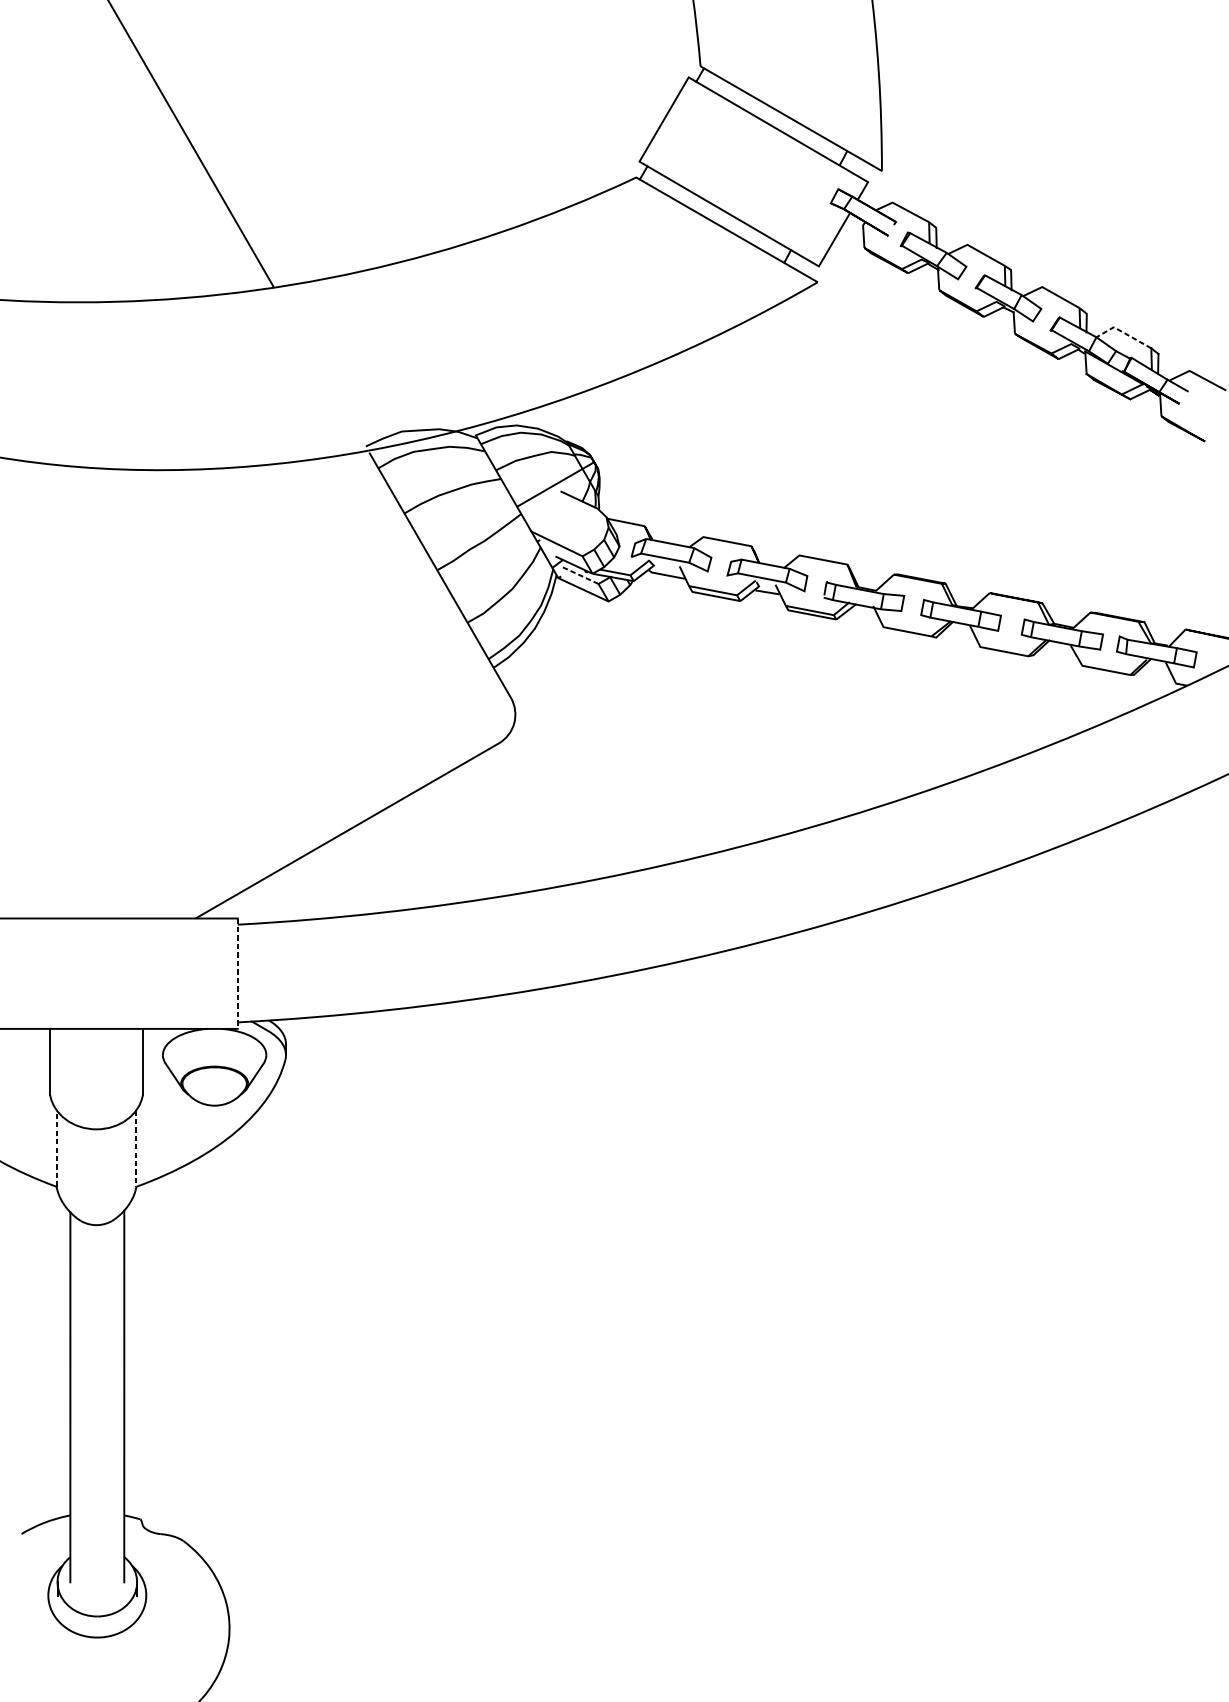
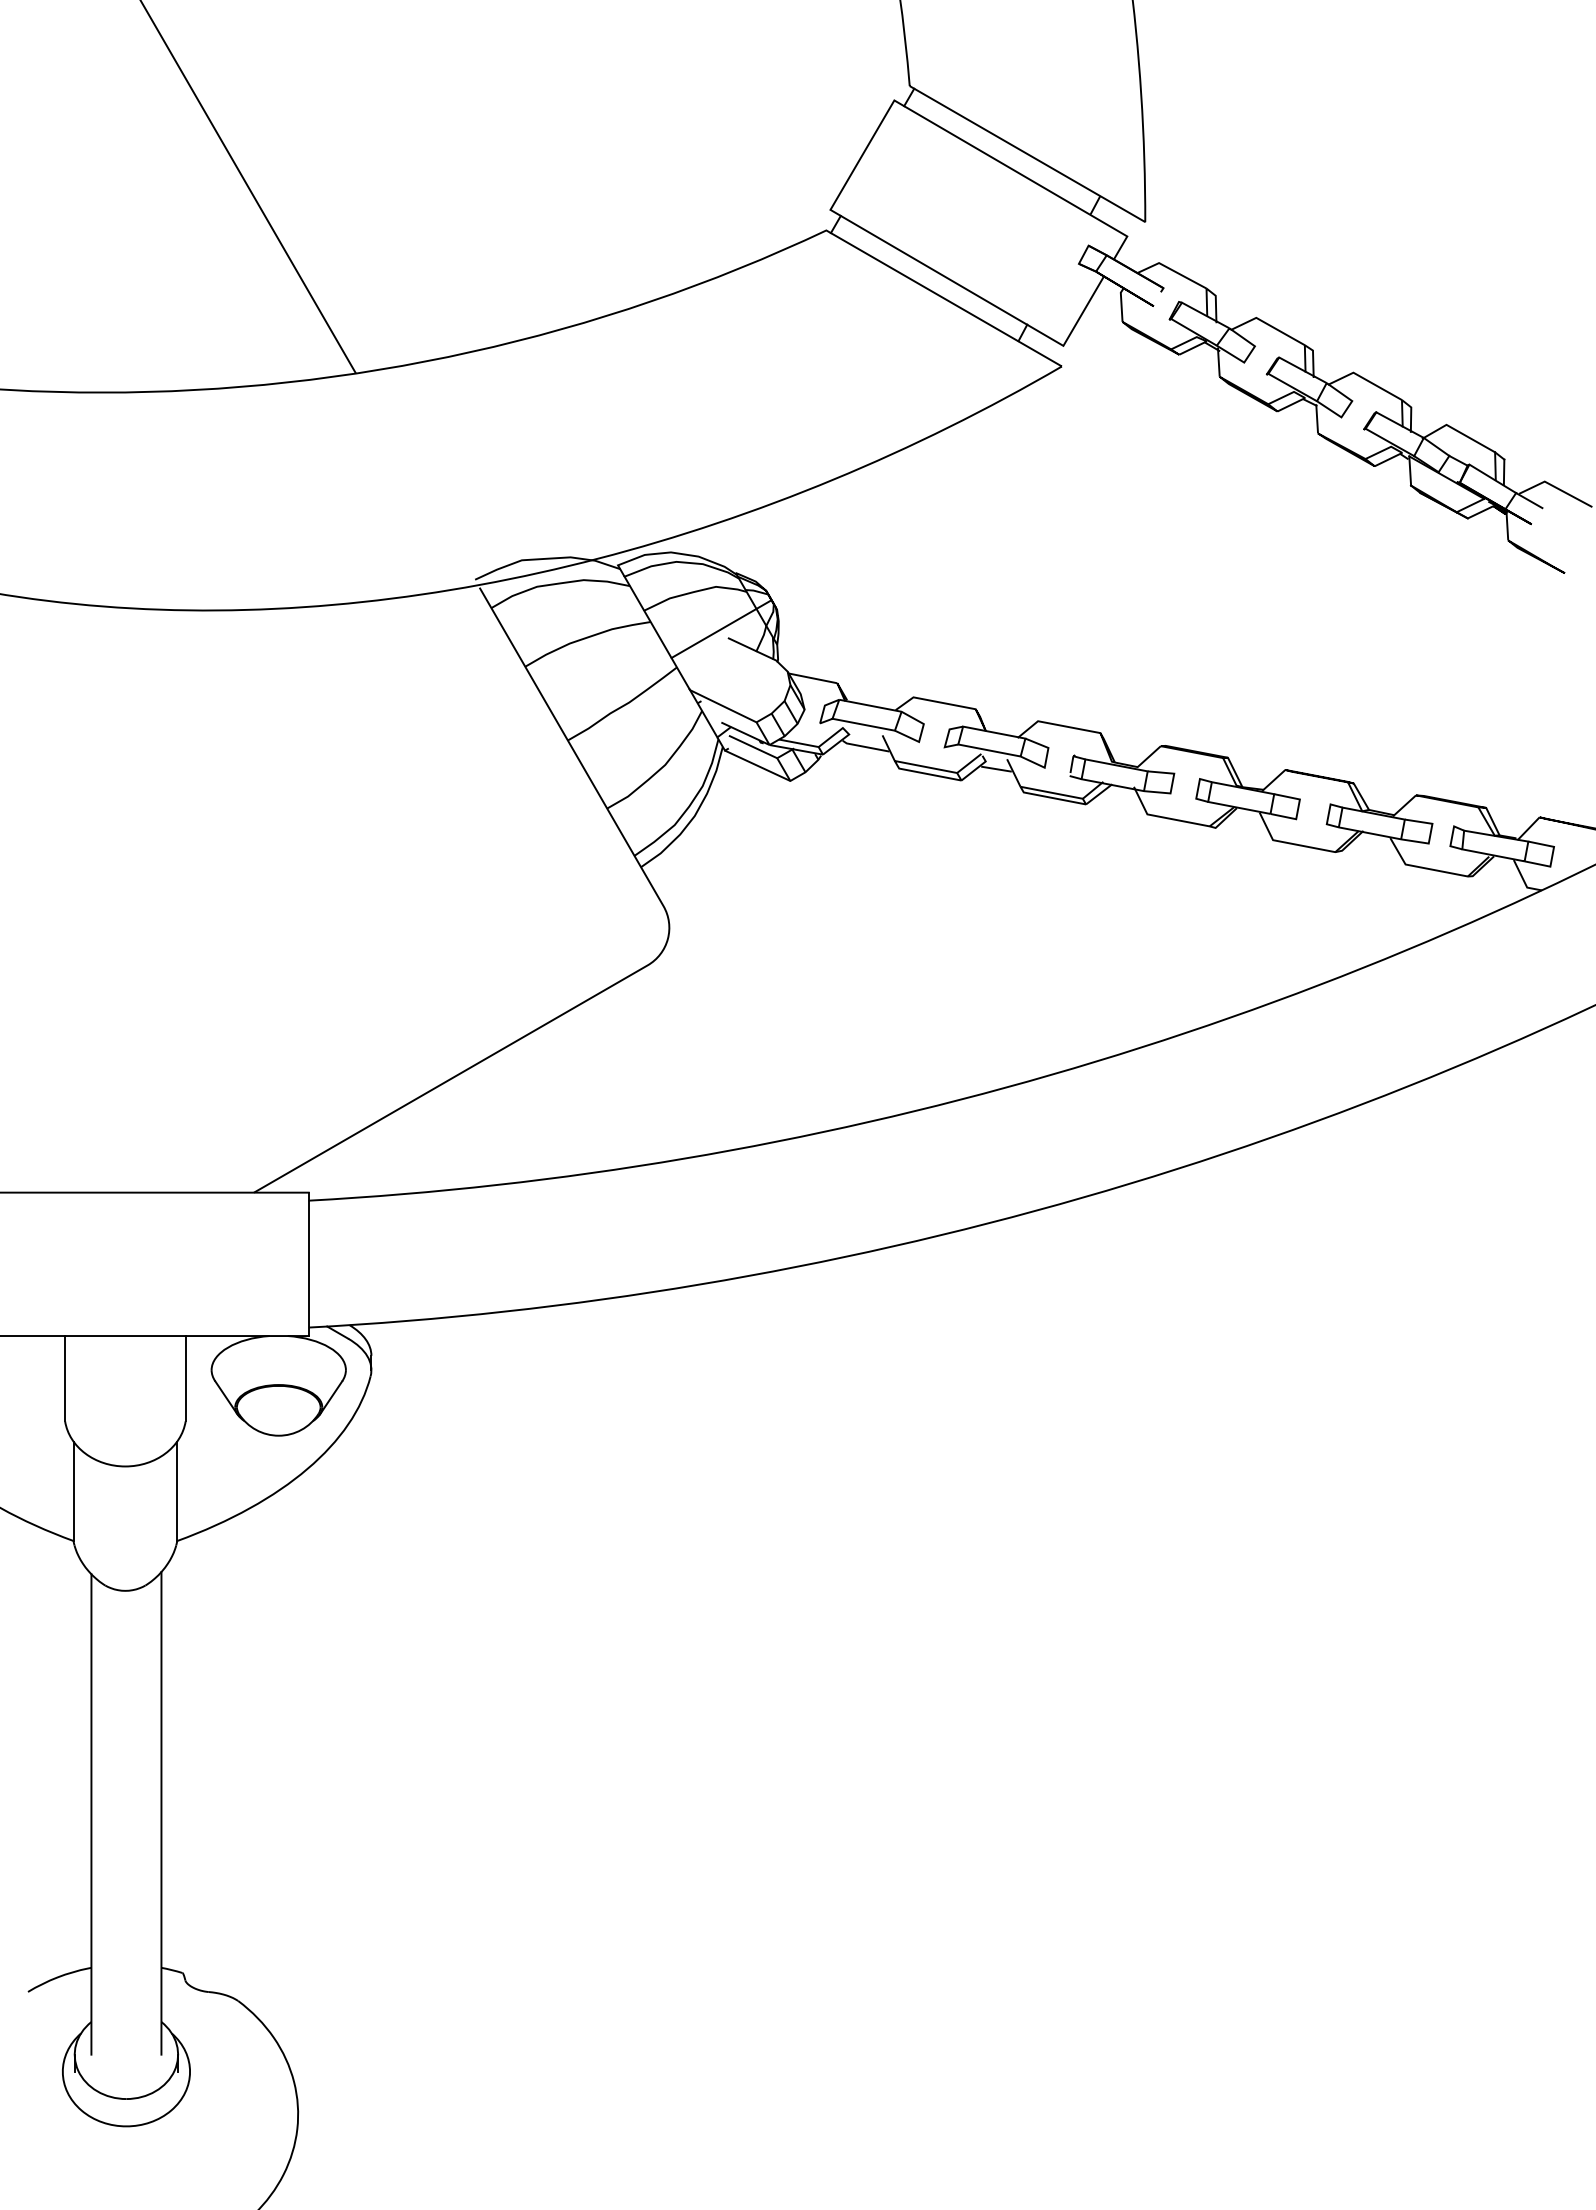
line: (1122, 332) -> (1457, 431), dashed -> solid
line: (580, 574) -> (753, 746), dashed -> solid
line: (237, 973) -> (308, 1264), dashed -> solid
line: (56, 1148) -> (73, 1491), dashed -> solid
line: (136, 1148) -> (177, 1491), dashed -> solid

